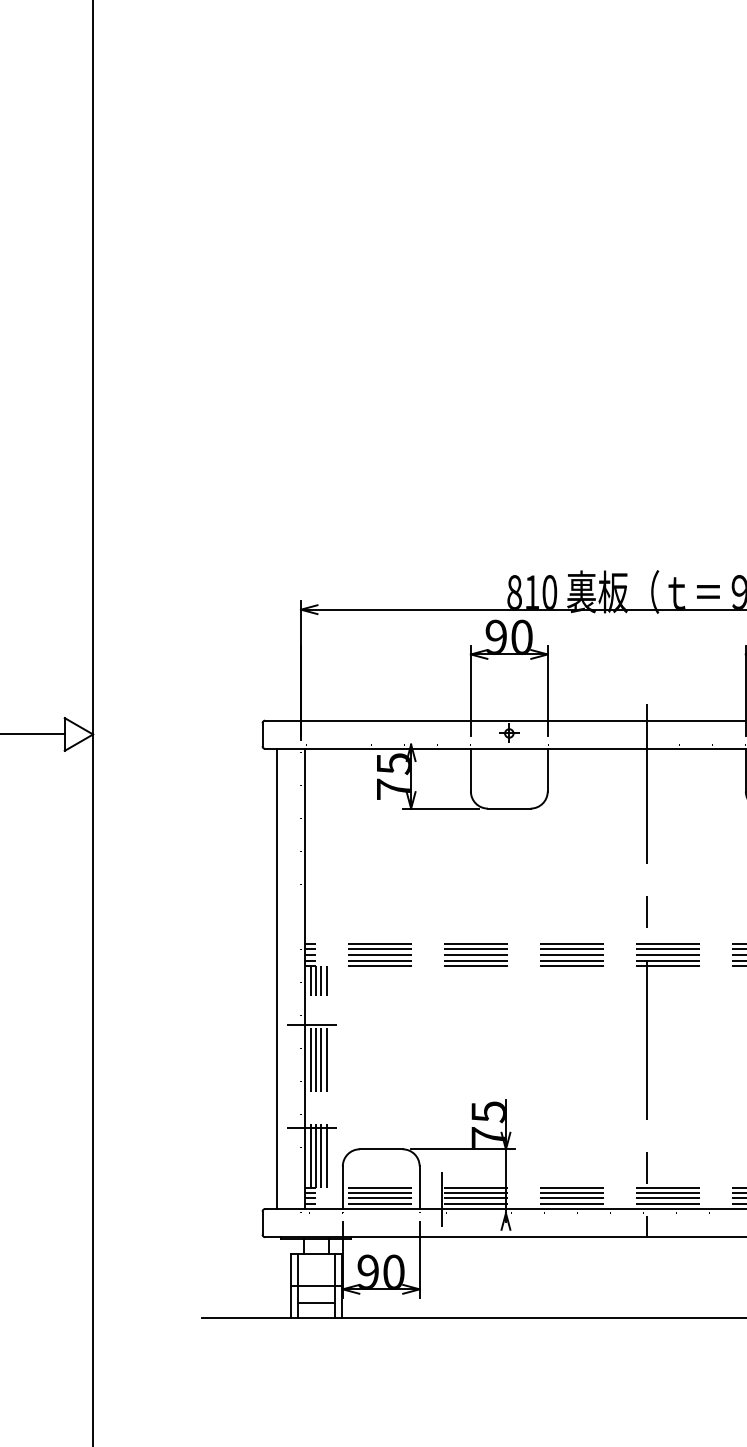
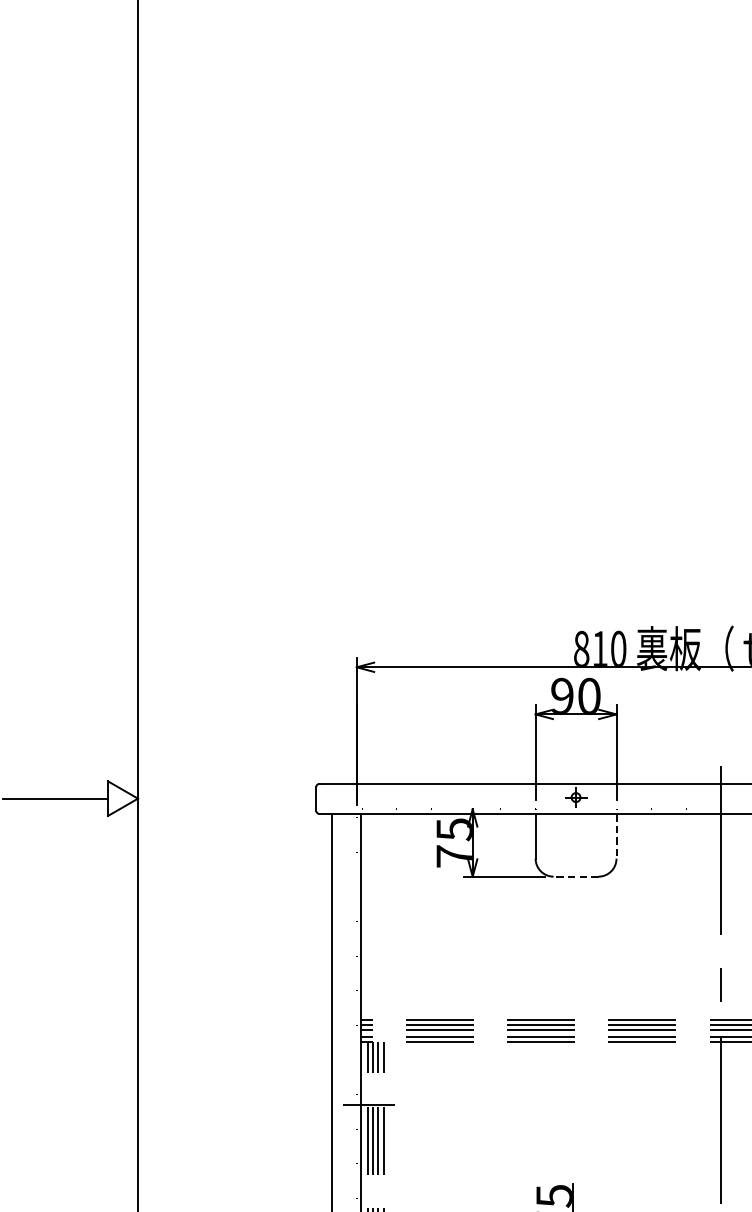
line: (547, 770) -> (616, 836), solid -> dashed
line: (508, 808) -> (575, 876), solid -> dashed

